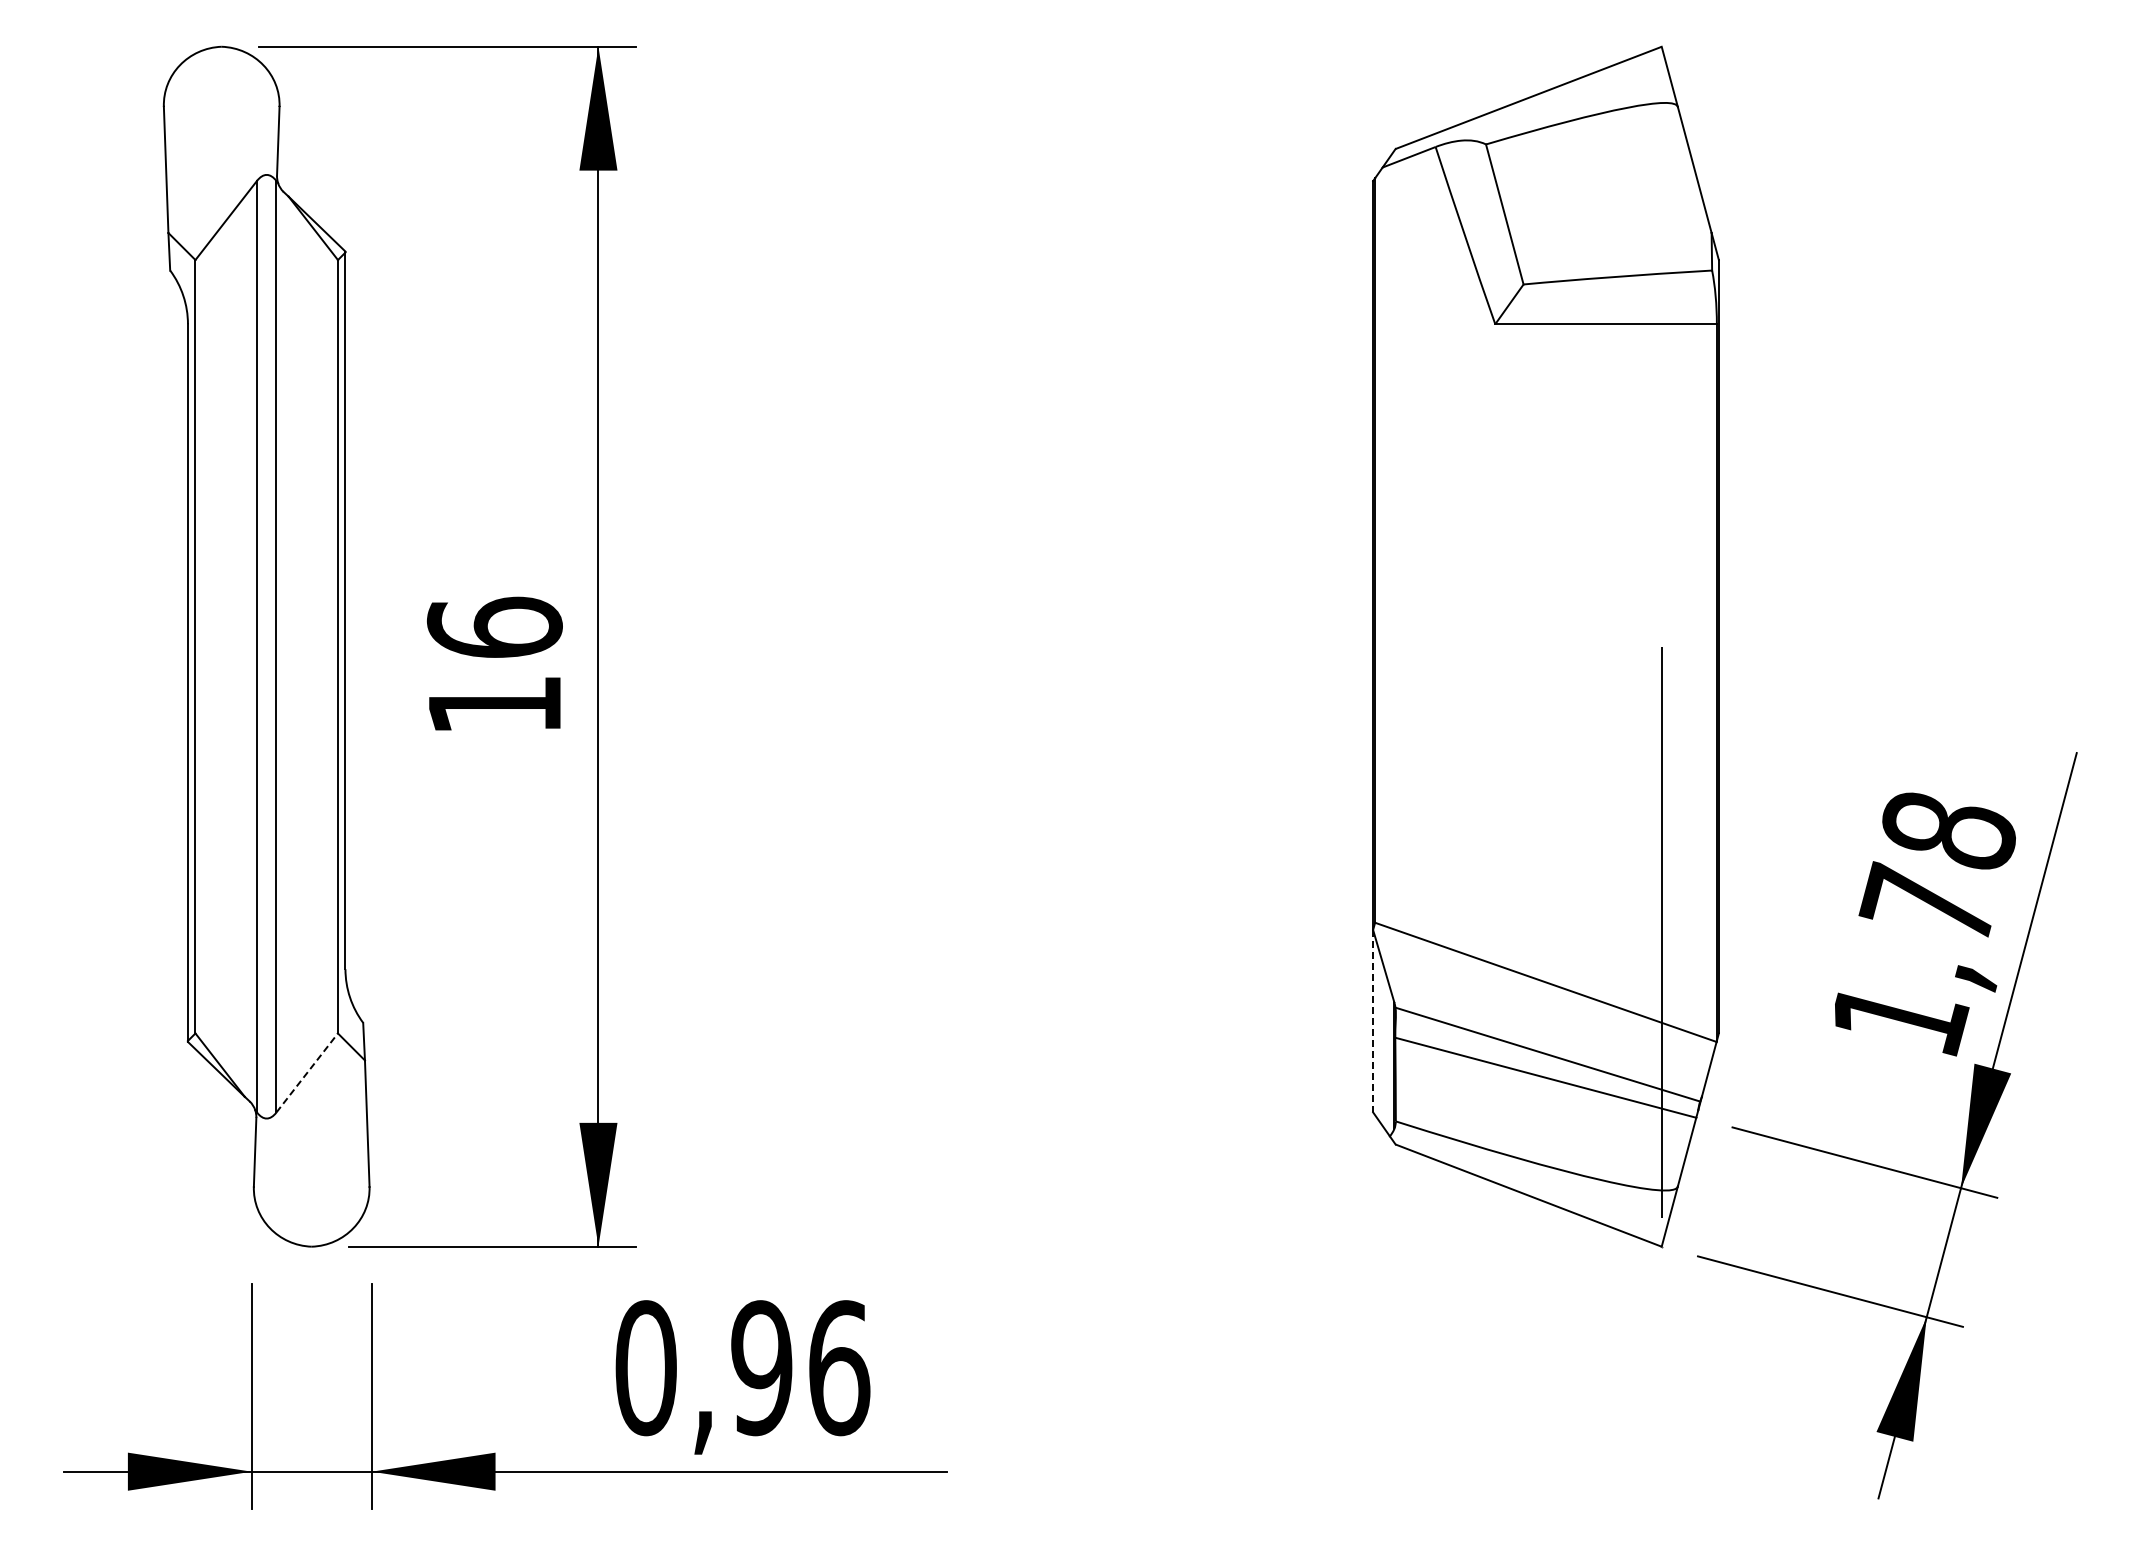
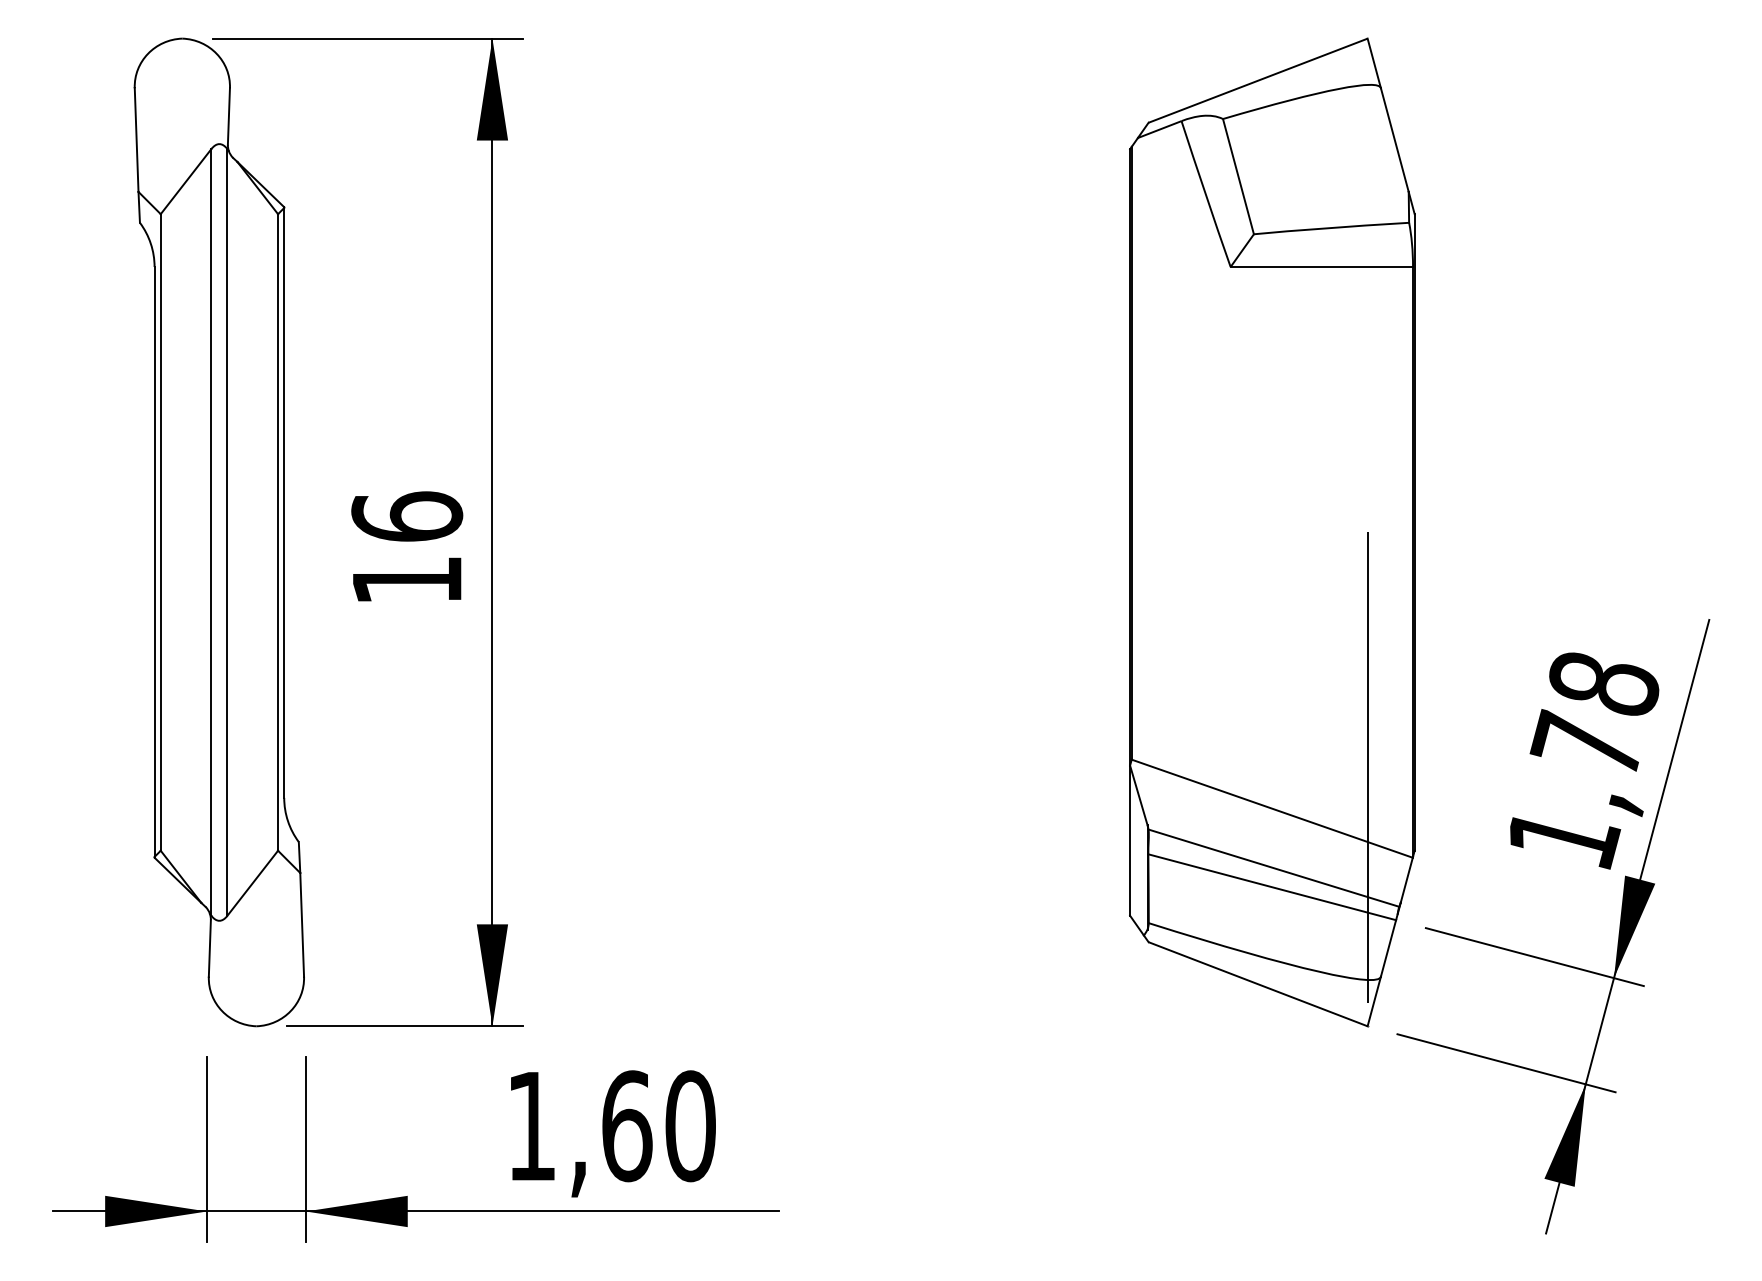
line: (1373, 1021) -> (1130, 840), dashed -> solid
line: (307, 1072) -> (252, 882), dashed -> solid
text: (742, 1368) -> (611, 1126), 0,96 -> 1,60

